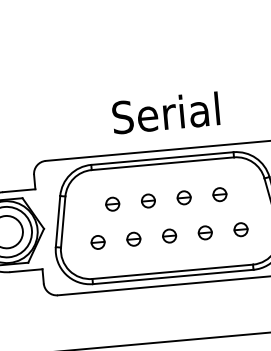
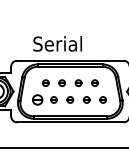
text: (165, 112) -> (57, 43), moved
part: (97, 241) -> (37, 99), size x1.6

